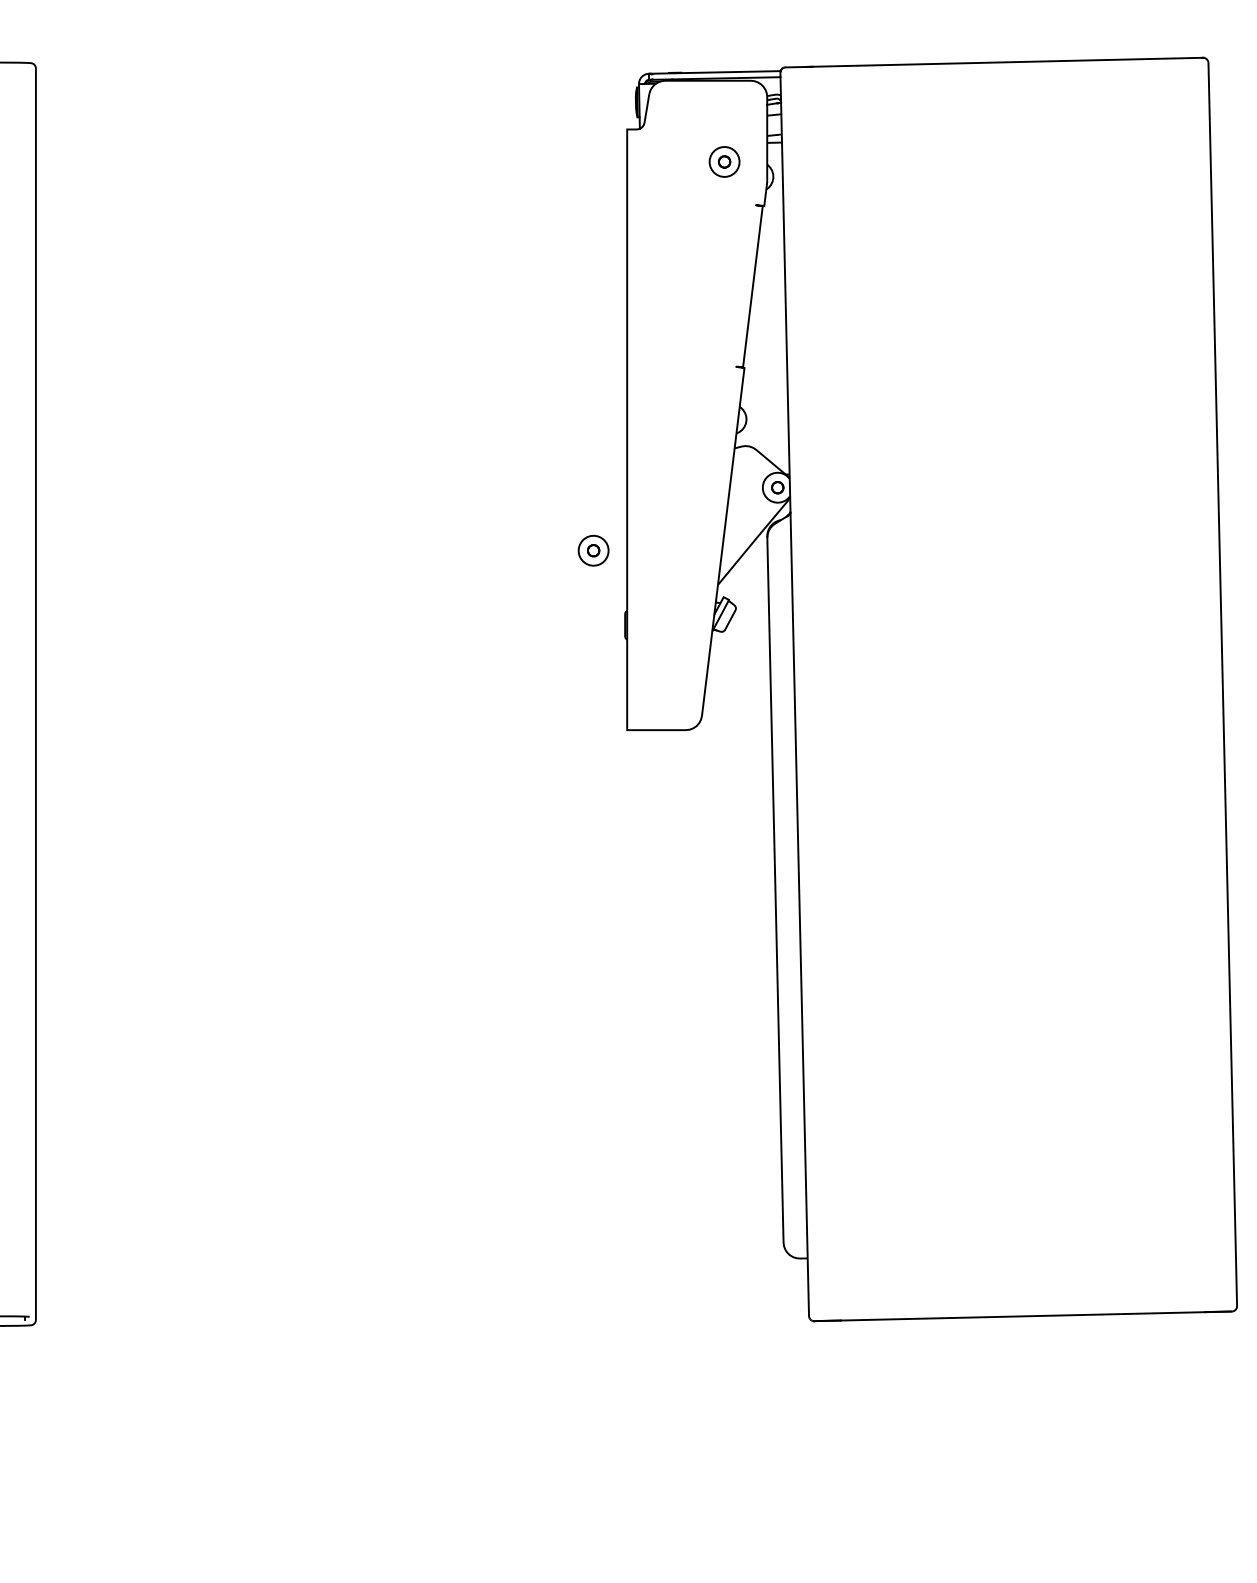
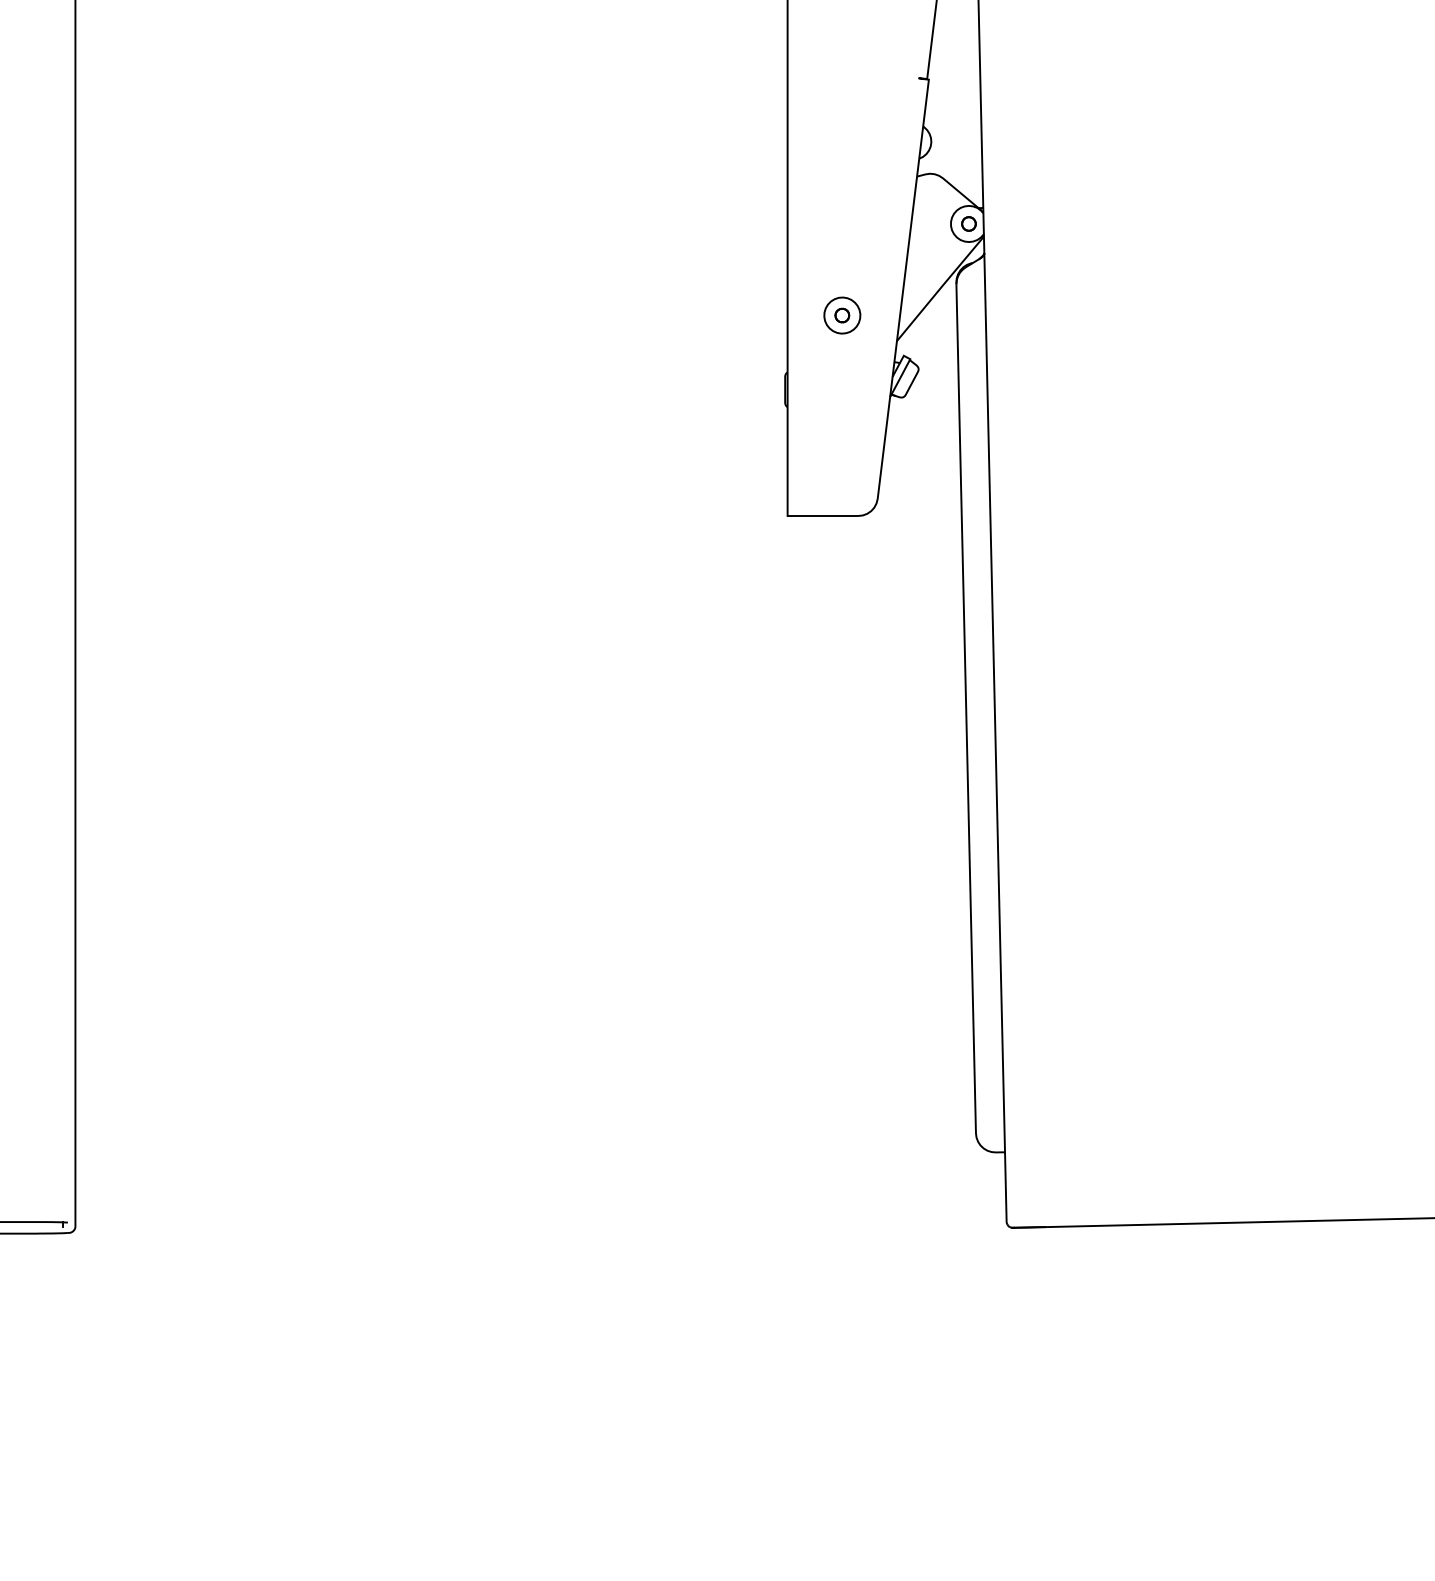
part: (593, 550) -> (842, 315), moved

